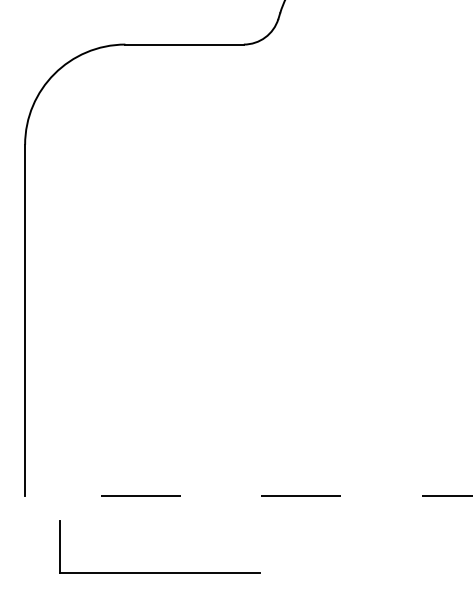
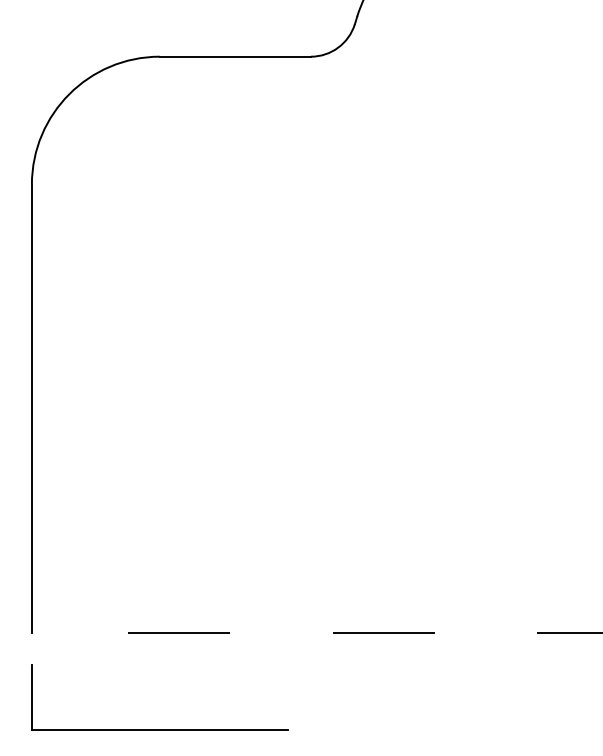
part: (159, 572) -> (159, 729), moved

